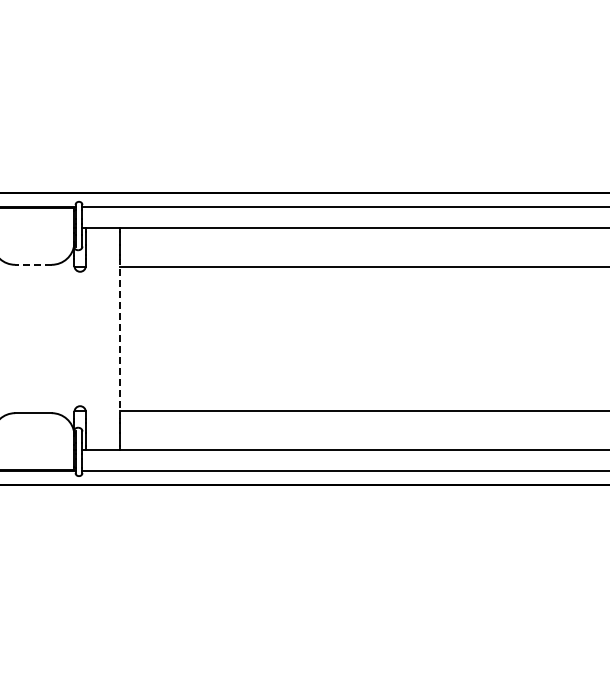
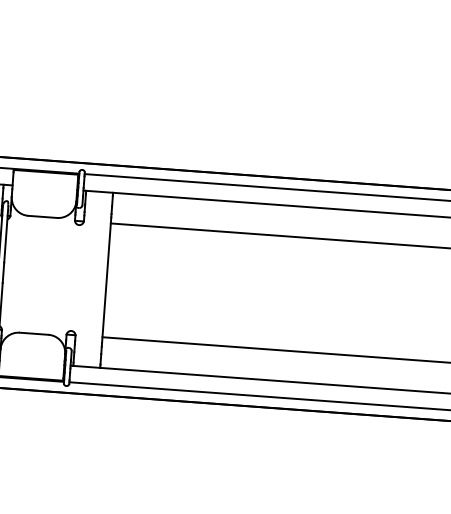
line: (32, 264) -> (42, 216), dashed -> solid
line: (120, 339) -> (107, 280), dashed -> solid

